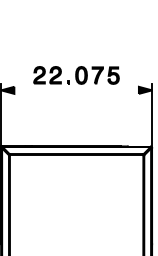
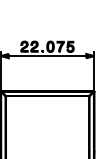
line: (76, 91) -> (47, 56), added

